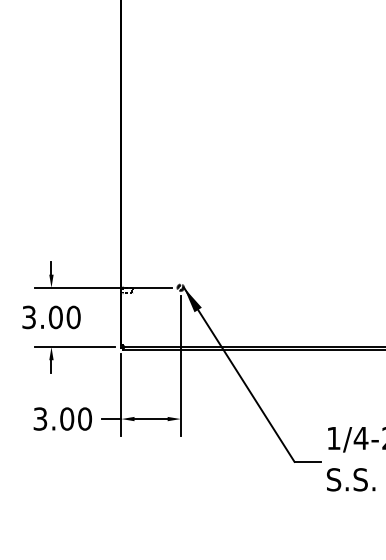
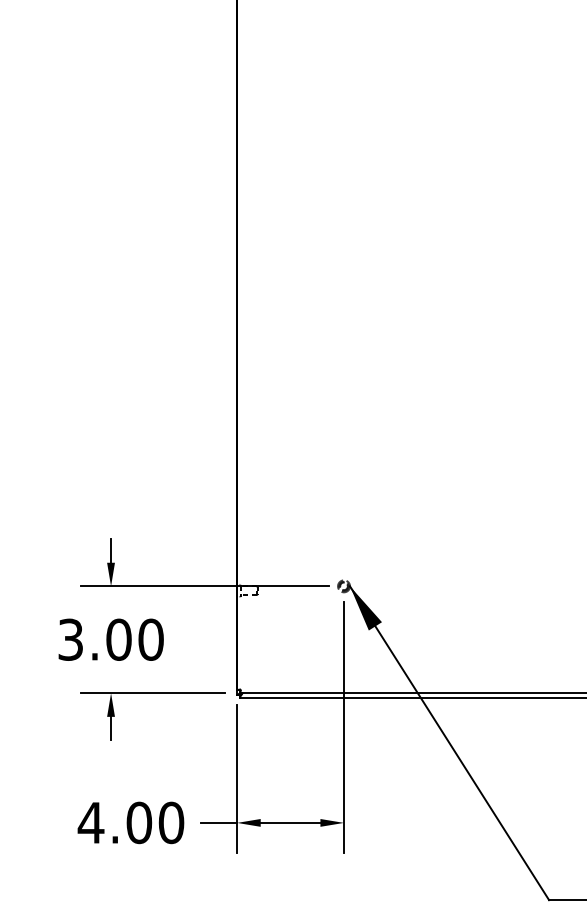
text: (40, 418) -> (91, 821), 3.00 -> 4.00

